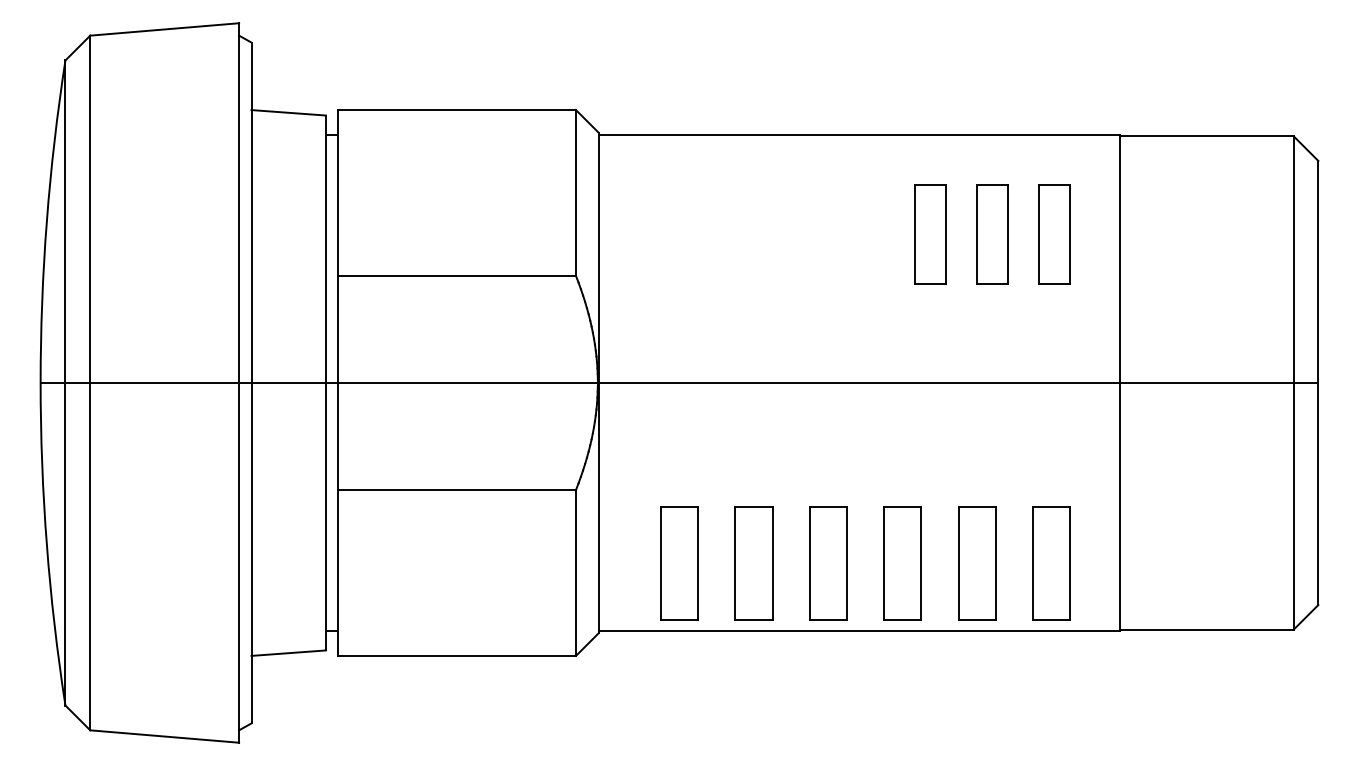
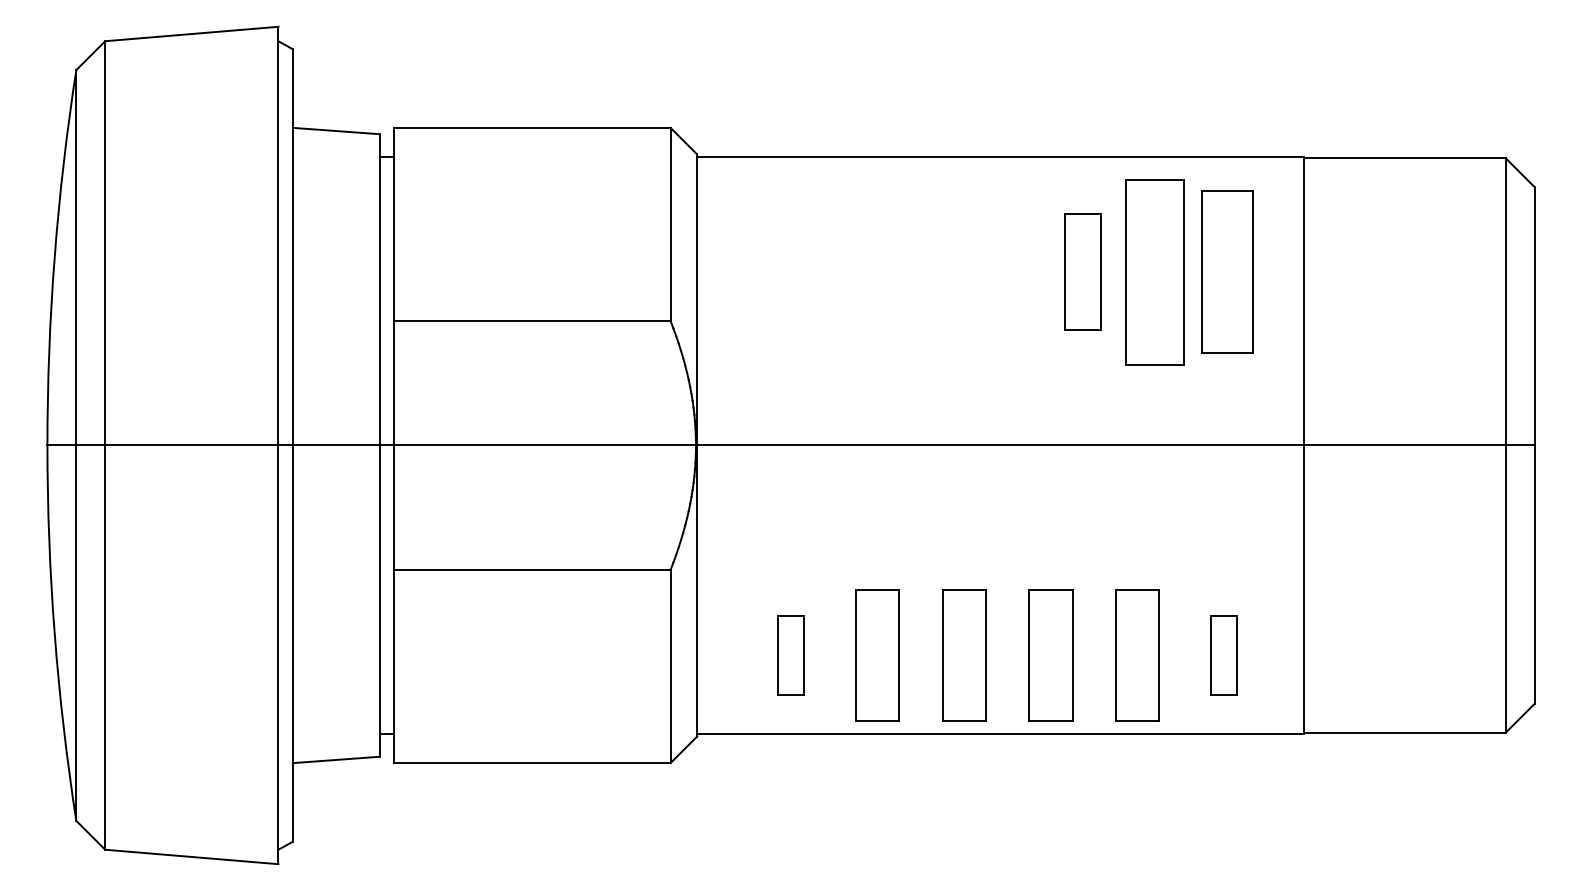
part: (992, 233) -> (1155, 271), size x1.6
part: (1054, 233) -> (1227, 271), size x1.4
part: (679, 563) -> (790, 655), size x0.6
part: (1051, 563) -> (1223, 655), size x0.6

